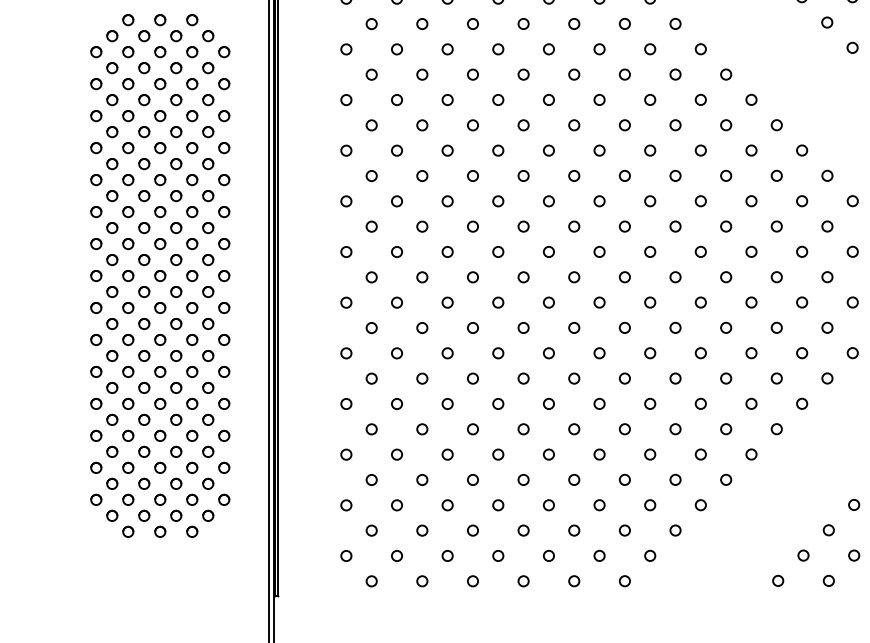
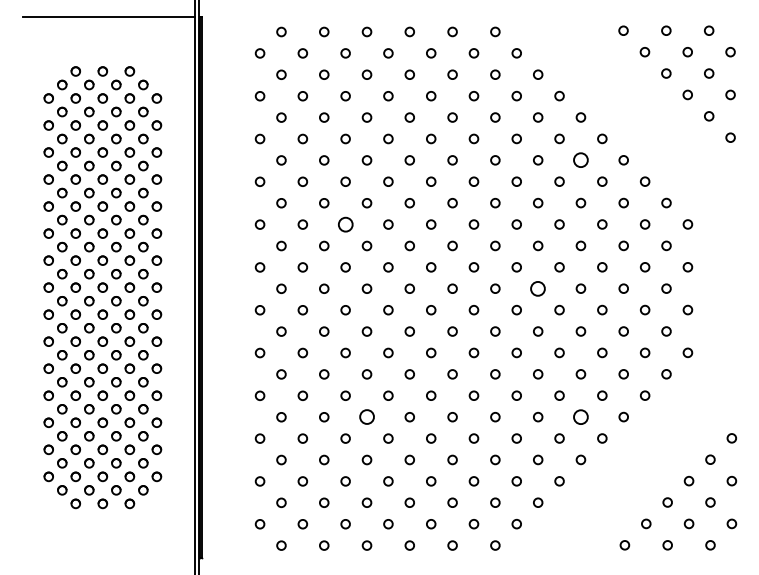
circle: (725, 125) -> (580, 160), size x1.6
circle: (447, 201) -> (345, 224), size x1.6
circle: (675, 276) -> (538, 288), size x1.6
circle: (725, 428) -> (580, 416), size x1.6
circle: (472, 429) -> (366, 417), size x1.6

